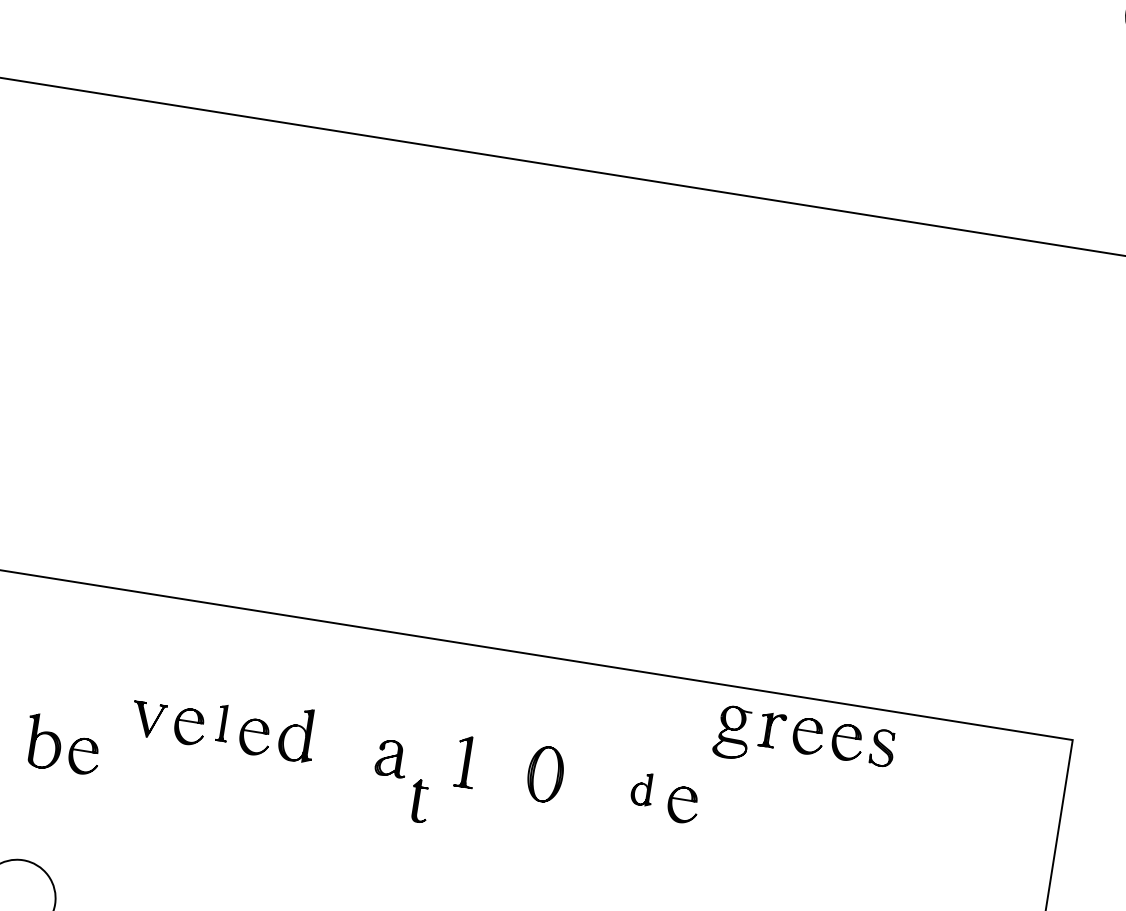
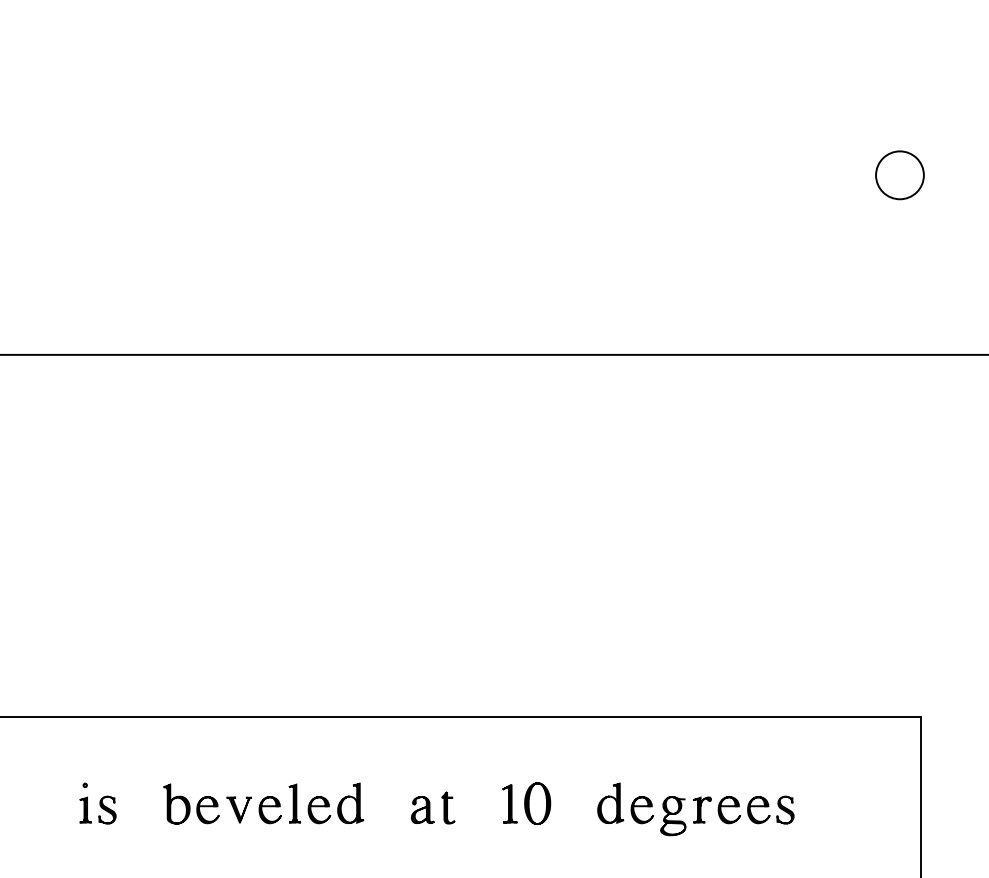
part: (223, 723) -> (294, 803), size x1.43
part: (804, 743) -> (727, 815), moved
part: (63, 744) -> (191, 803), moved
curve: (465, 761) -> (509, 803), moved
part: (642, 788) -> (610, 802), size x1.67
curve: (418, 800) -> (447, 807), moved

